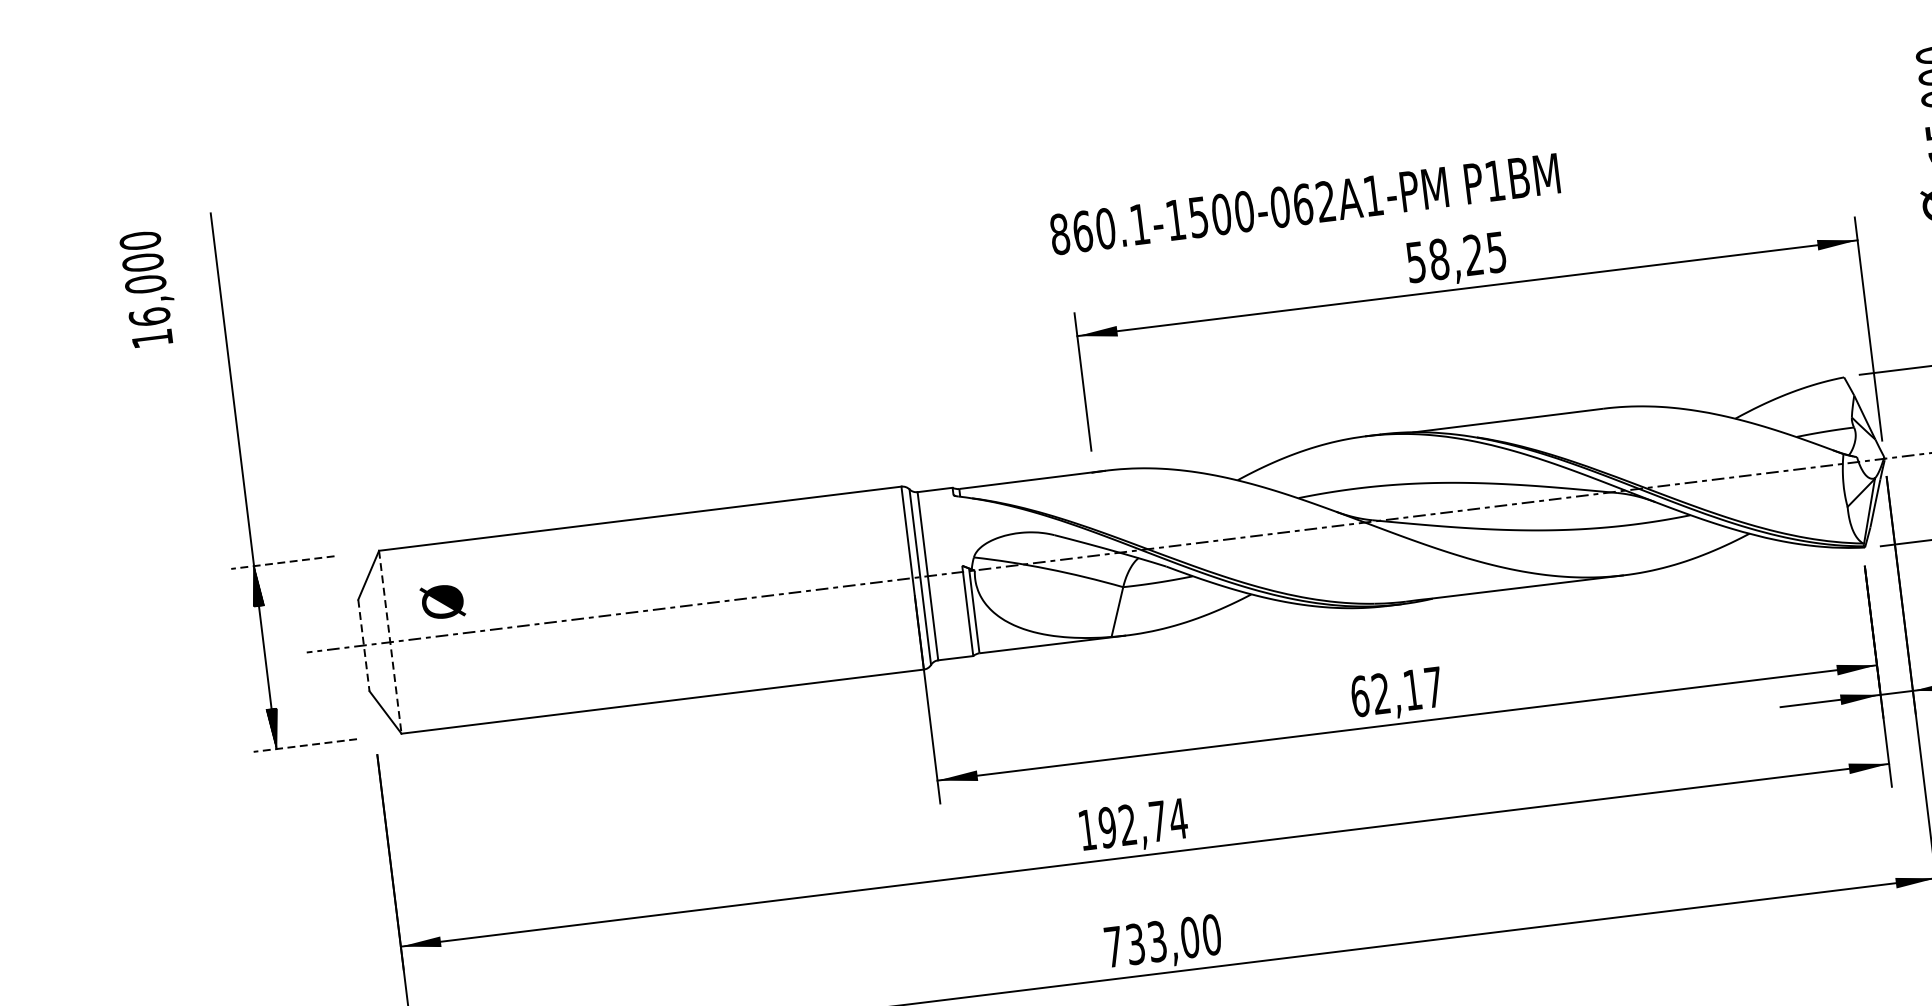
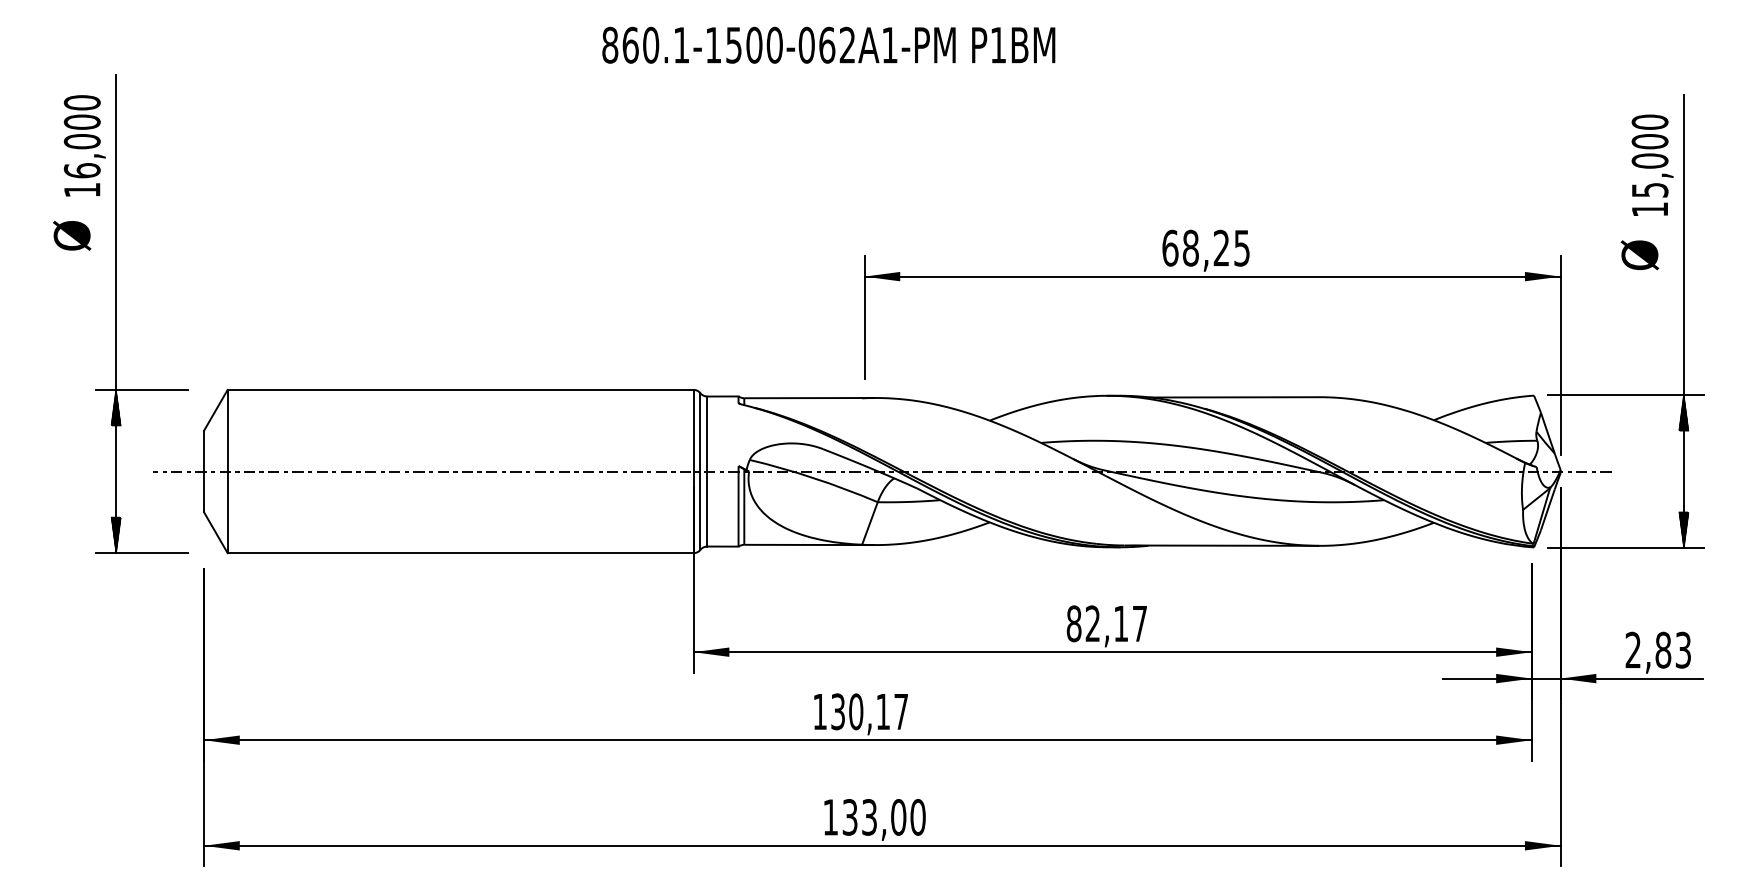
text: (1304, 203) -> (828, 44), moved
text: (1416, 261) -> (1170, 247), 58,25 -> 68,25
text: (148, 288) -> (84, 145), moved
line: (282, 562) -> (141, 389), dashed -> solid
text: (443, 601) -> (72, 235), moved
line: (390, 642) -> (227, 471), dashed -> solid
line: (364, 645) -> (204, 471), dashed -> solid
text: (1359, 696) -> (1073, 623), 62,17 -> 82,17
line: (305, 745) -> (141, 553), dashed -> solid
text: (1142, 822) -> (869, 711), 192,74 -> 130,17
text: (1113, 947) -> (830, 817), 733,00 -> 133,00

